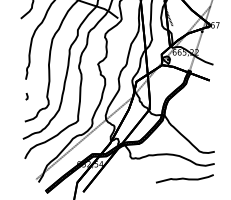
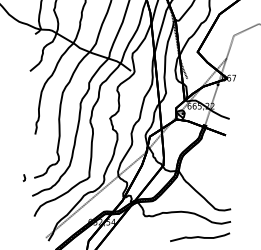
line: (27, 96) -> (24, 177), moved

